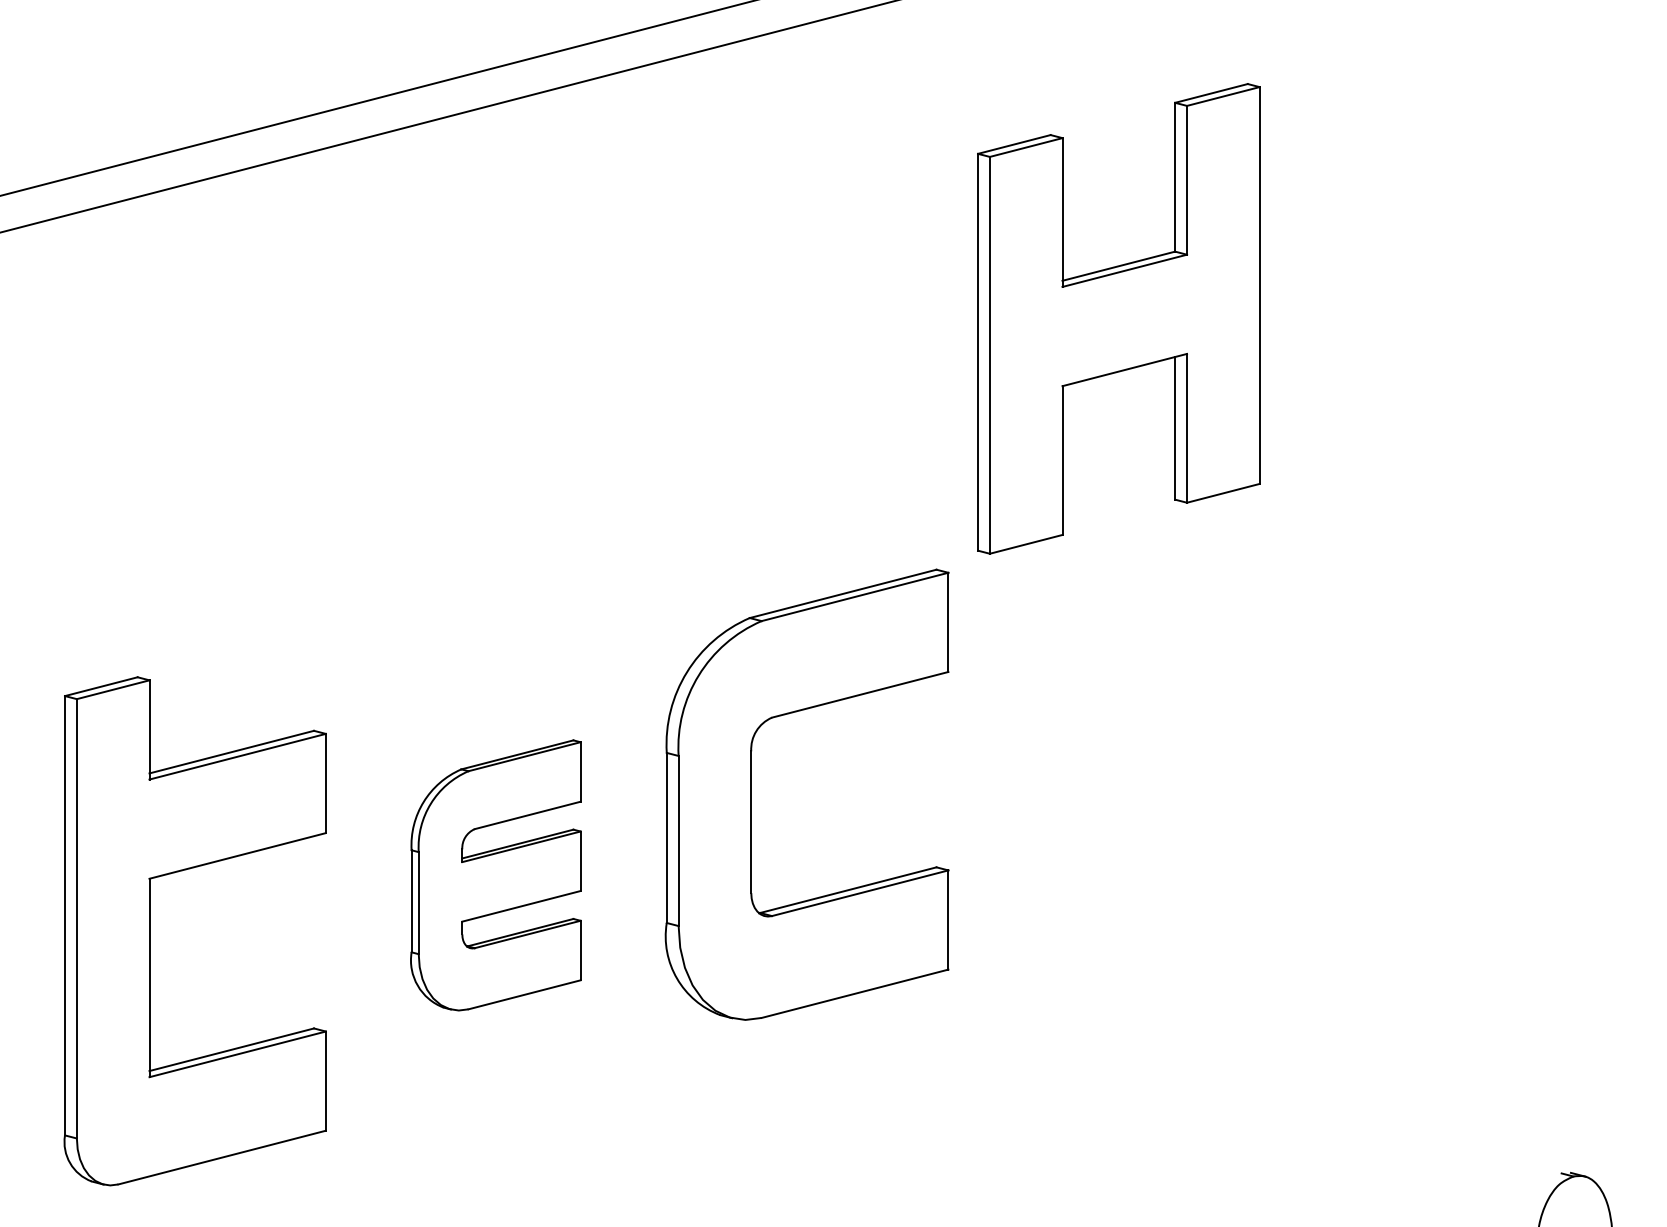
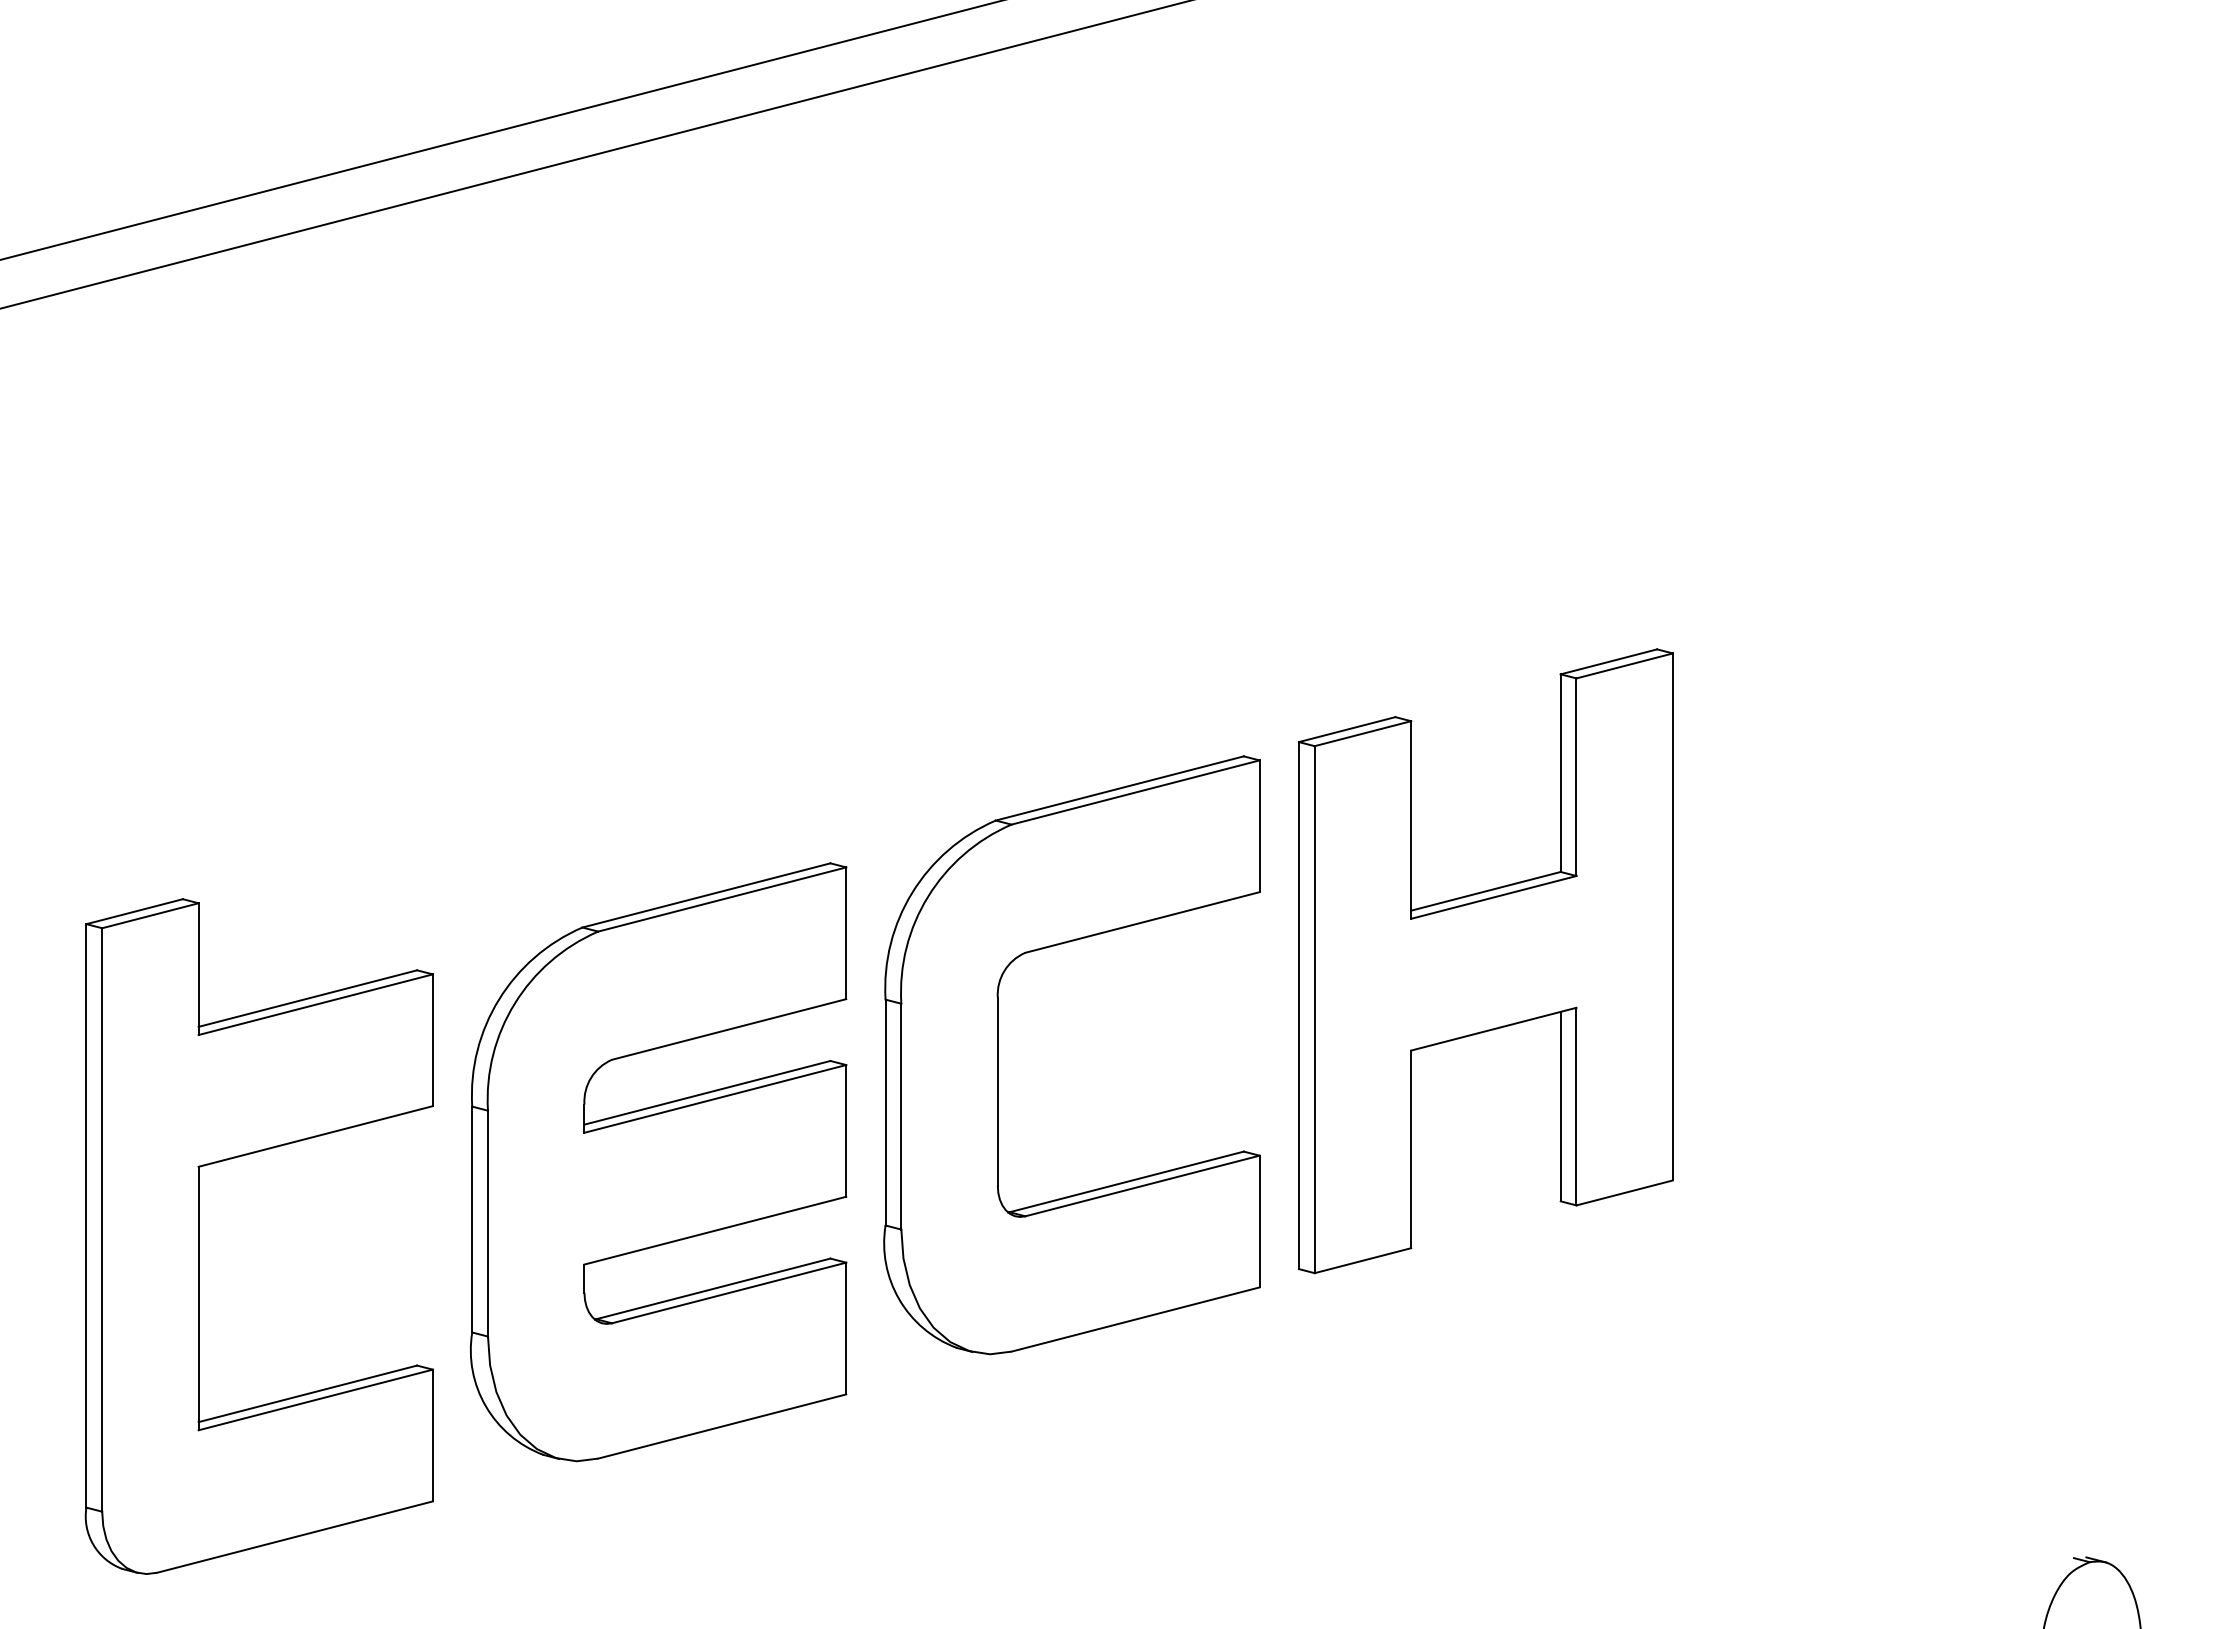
part: (1118, 319) -> (1485, 961), moved
part: (495, 875) -> (658, 1162), size x1.67

